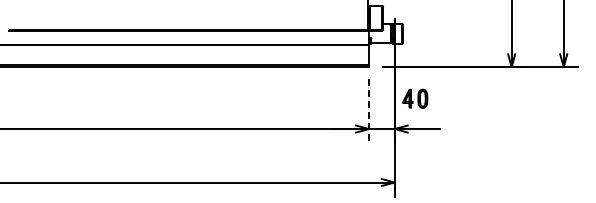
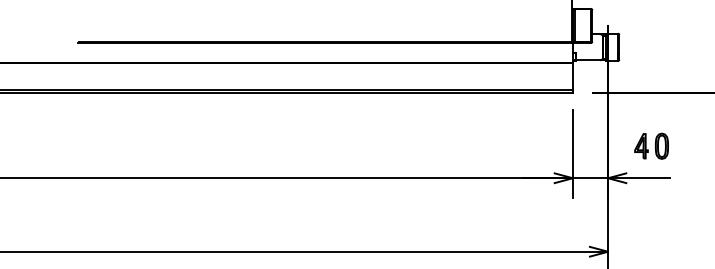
part: (415, 98) -> (651, 145), moved
line: (369, 111) -> (573, 154), dashed -> solid

